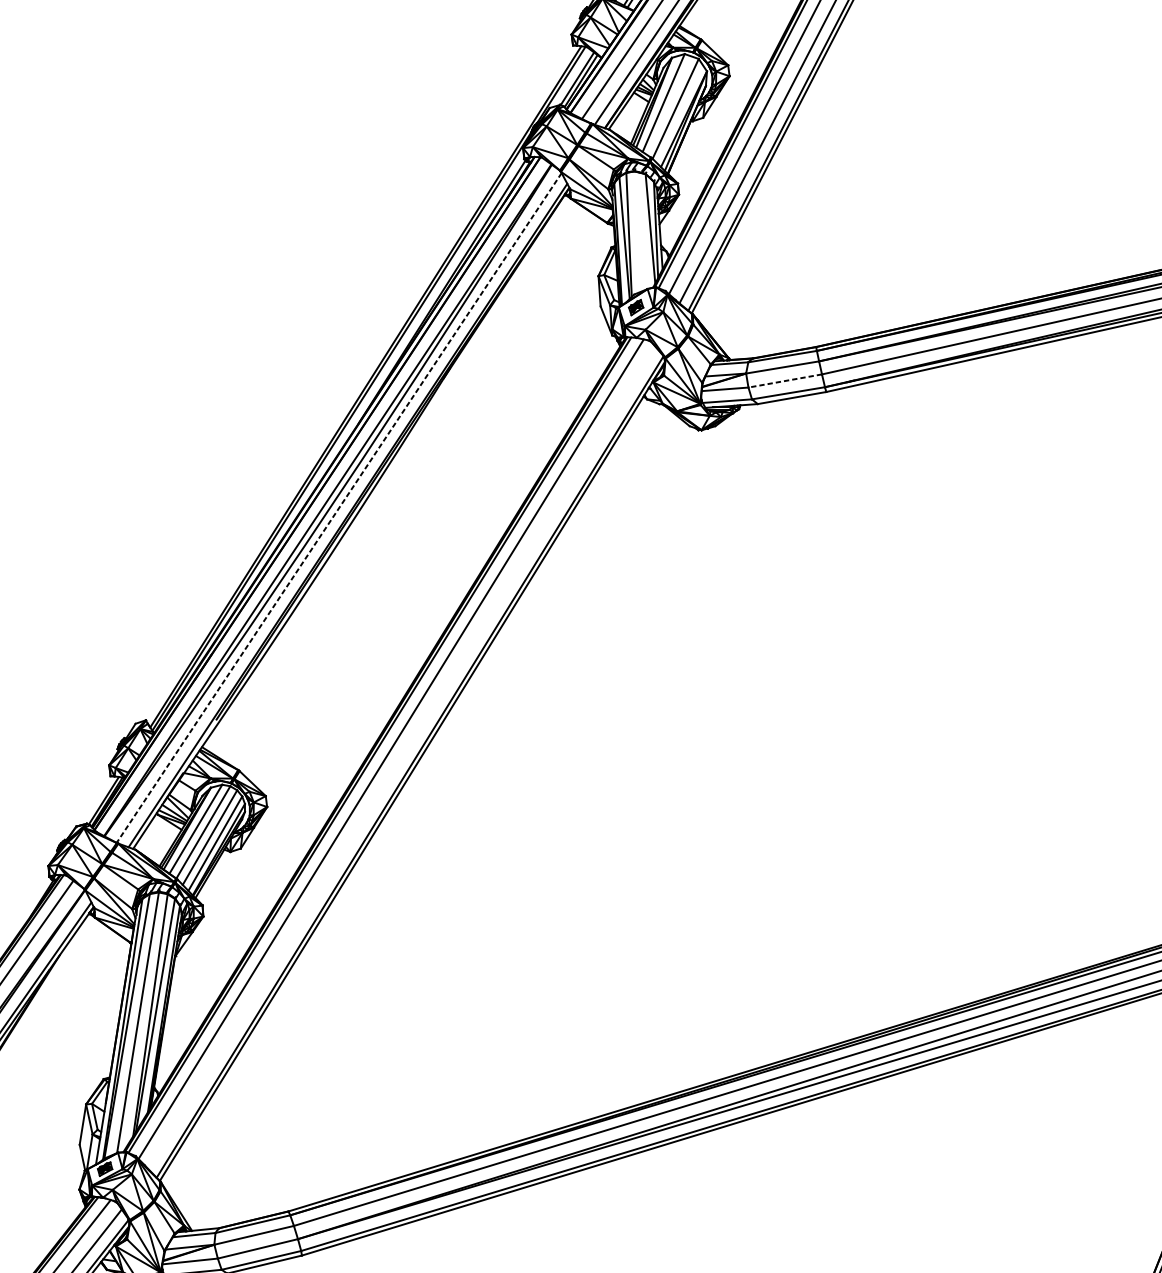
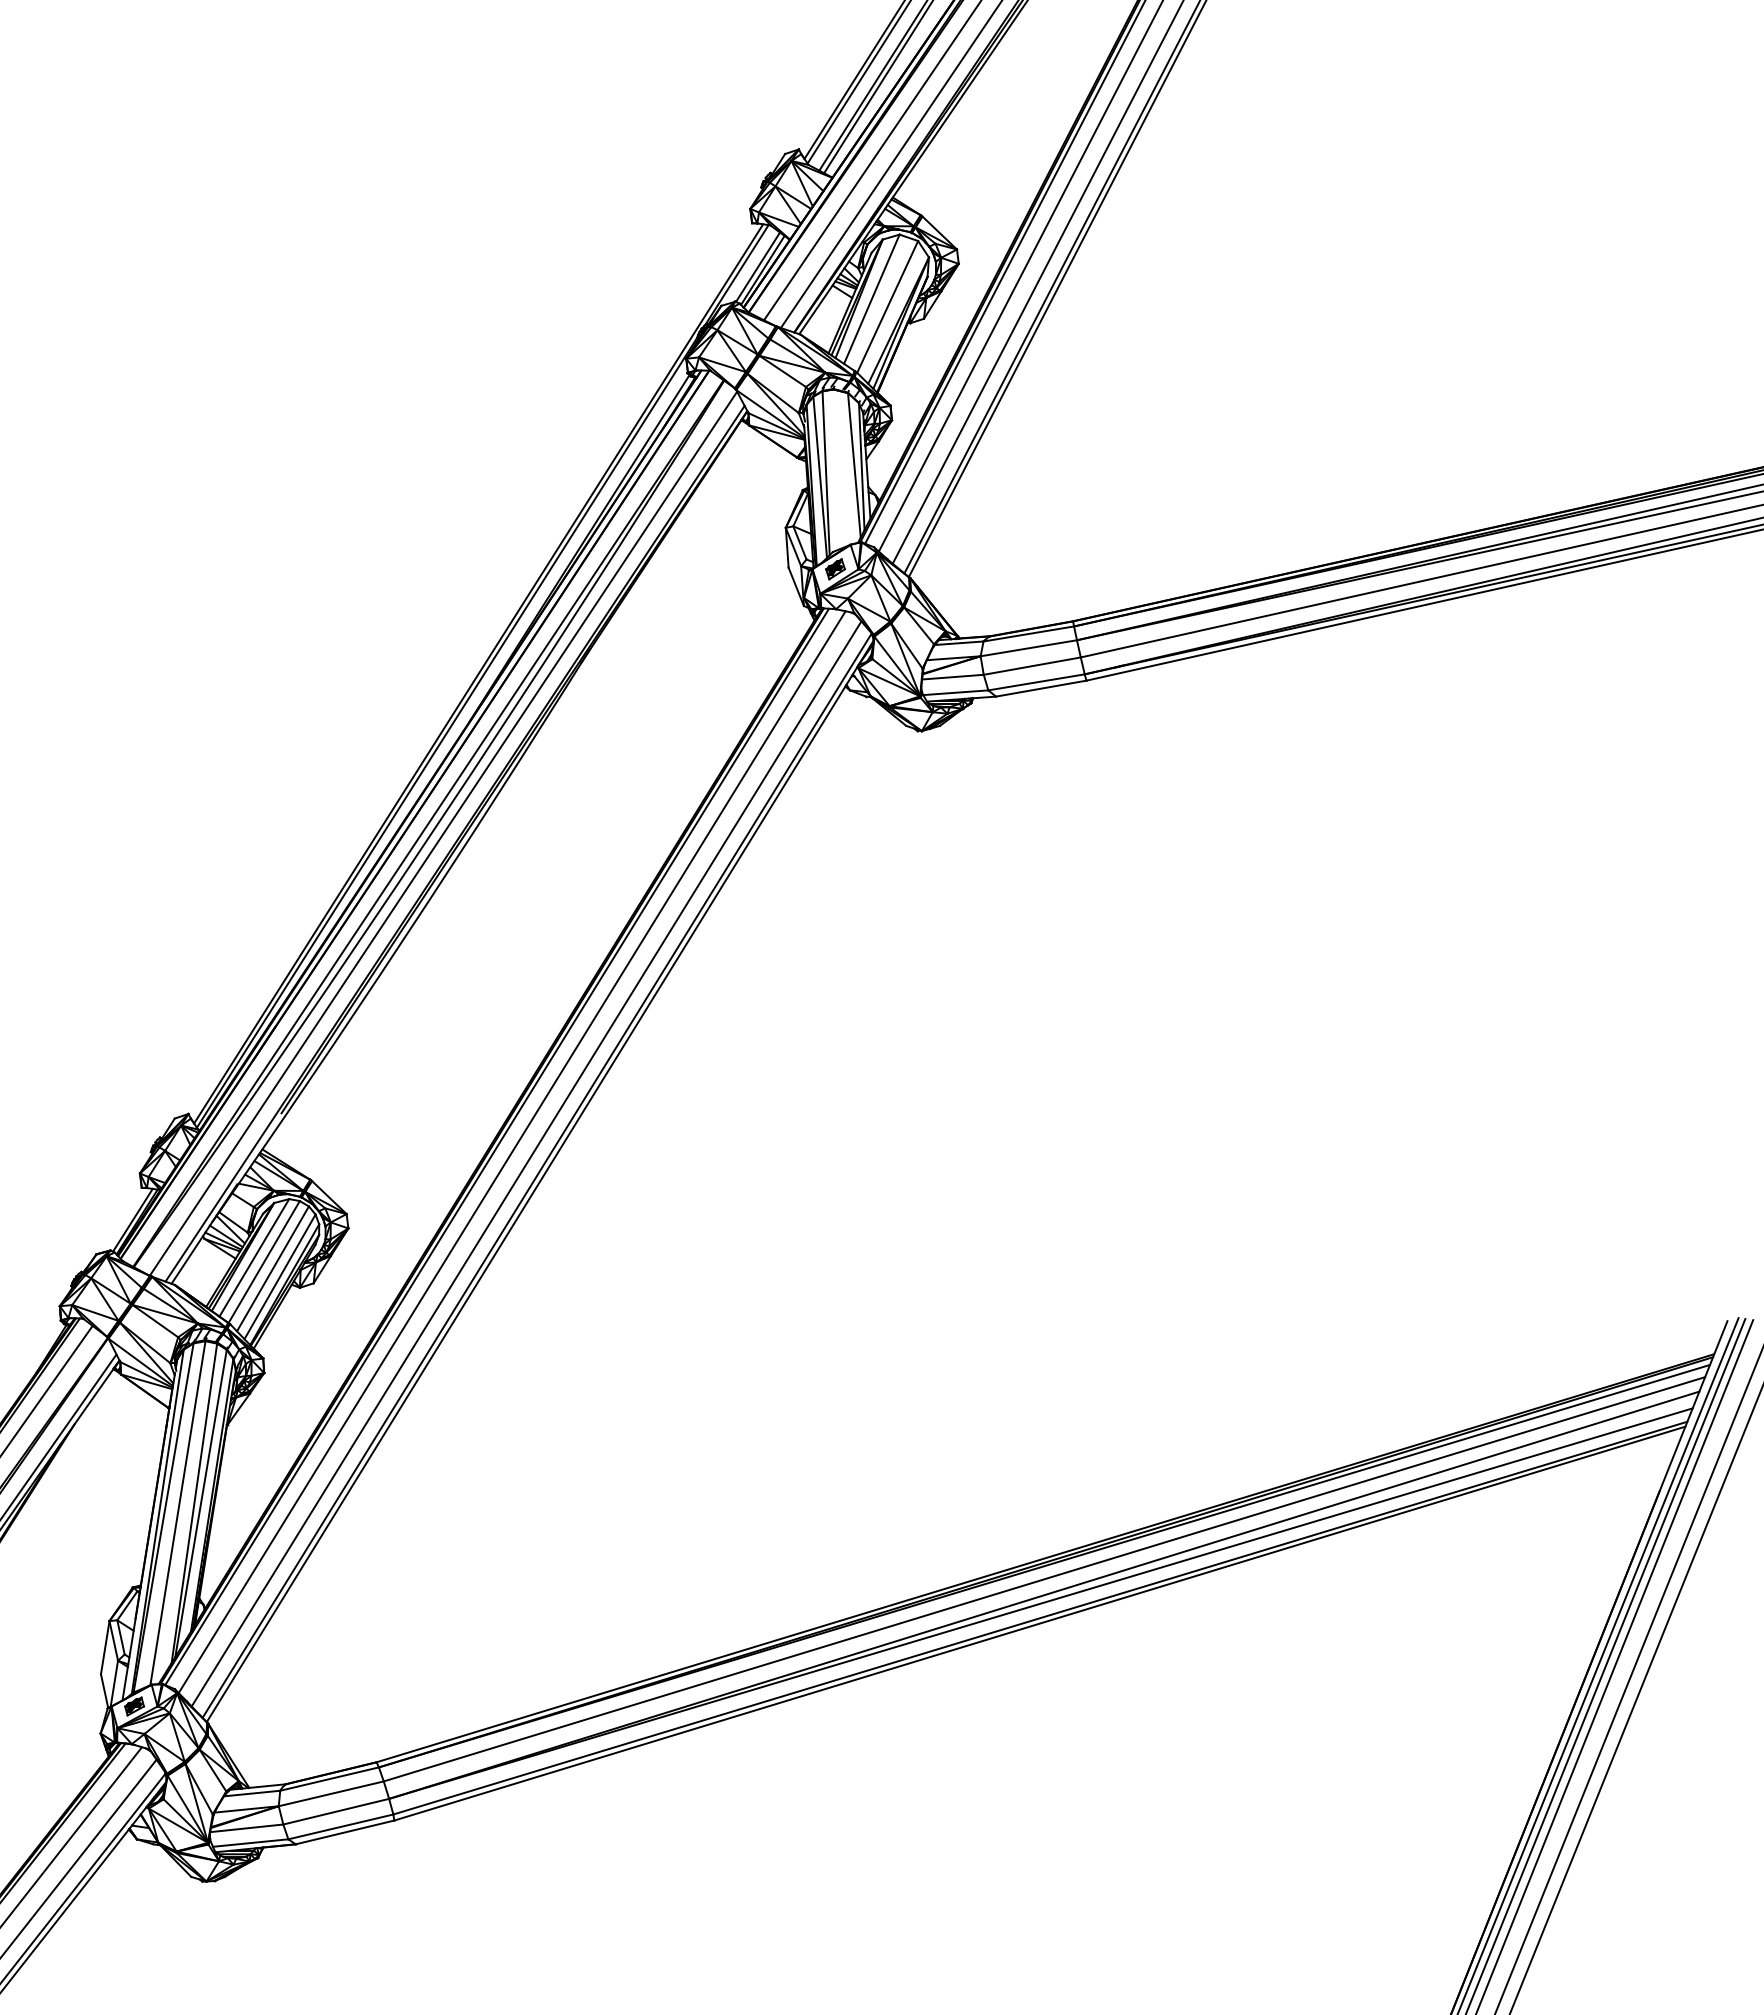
line: (784, 381) -> (1031, 666), dashed -> solid
line: (339, 507) -> (443, 833), dashed -> solid
line: (402, 757) -> (526, 1163), added

